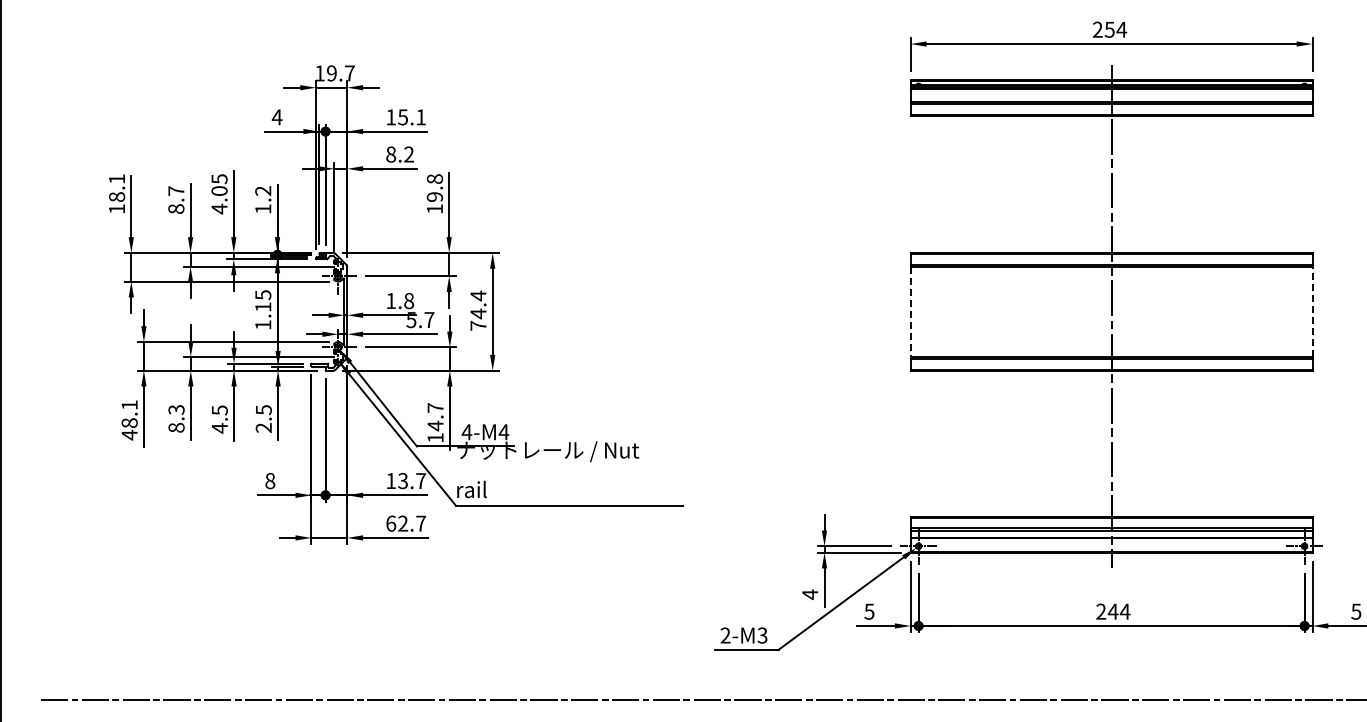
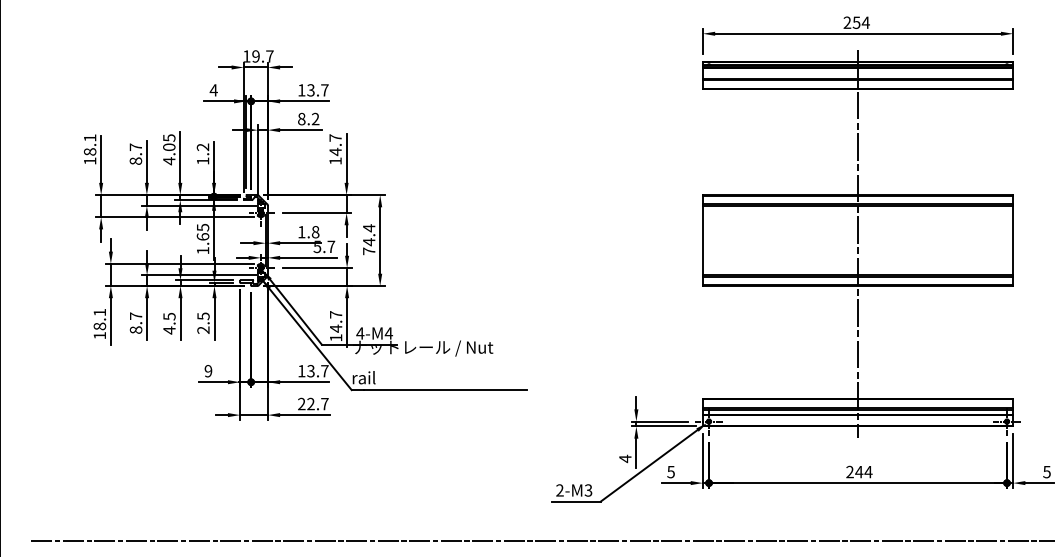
text: (412, 117) -> (318, 90), 15.1 -> 13.7
text: (434, 188) -> (335, 145), 19.8 -> 14.7
text: (263, 306) -> (203, 236), 1.15 -> 1.65
line: (910, 311) -> (702, 240), dashed -> solid
line: (1312, 311) -> (1013, 240), dashed -> solid
text: (176, 409) -> (136, 315), 8.3 -> 8.7
text: (129, 434) -> (99, 335), 48.1 -> 18.1
text: (270, 481) -> (208, 371), 8 -> 9
text: (391, 523) -> (302, 403), 62.7 -> 22.7

